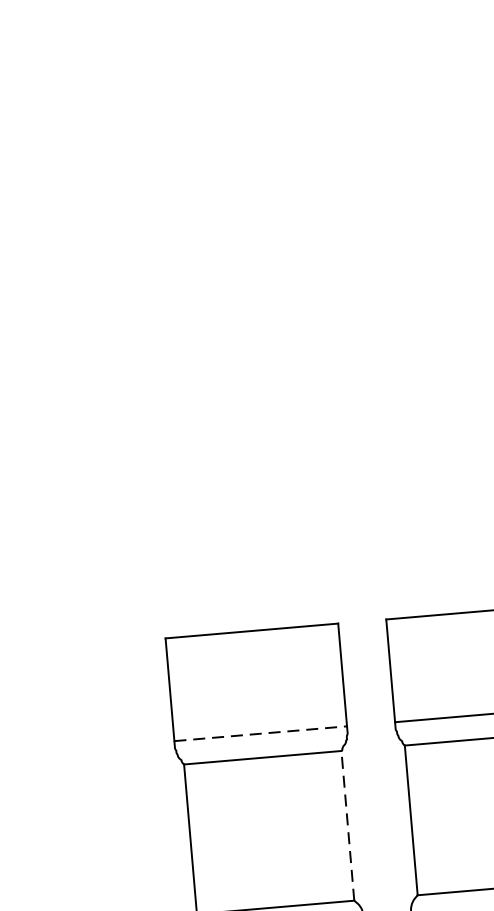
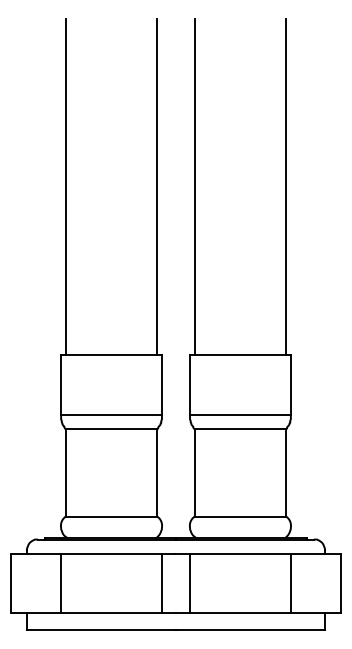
line: (369, 331) -> (194, 187), added
line: (305, 337) -> (157, 187), added
line: (148, 350) -> (65, 187), added
line: (262, 734) -> (112, 415), dashed -> solid
line: (347, 825) -> (157, 472), dashed -> solid

